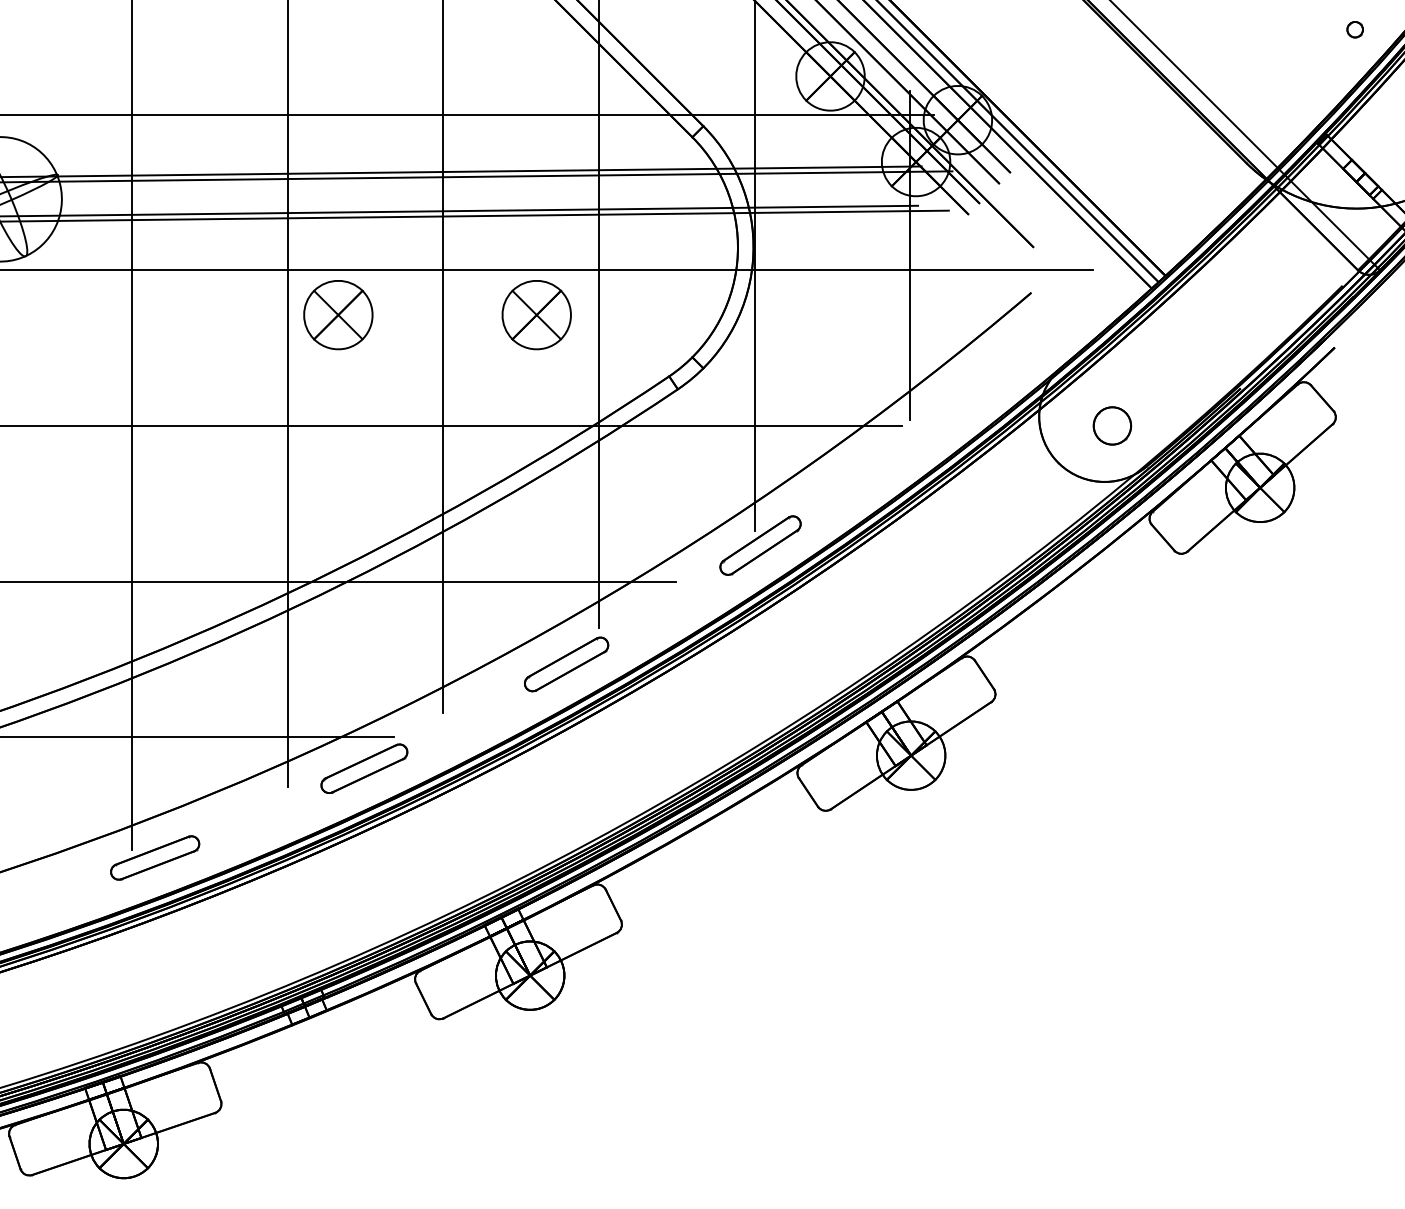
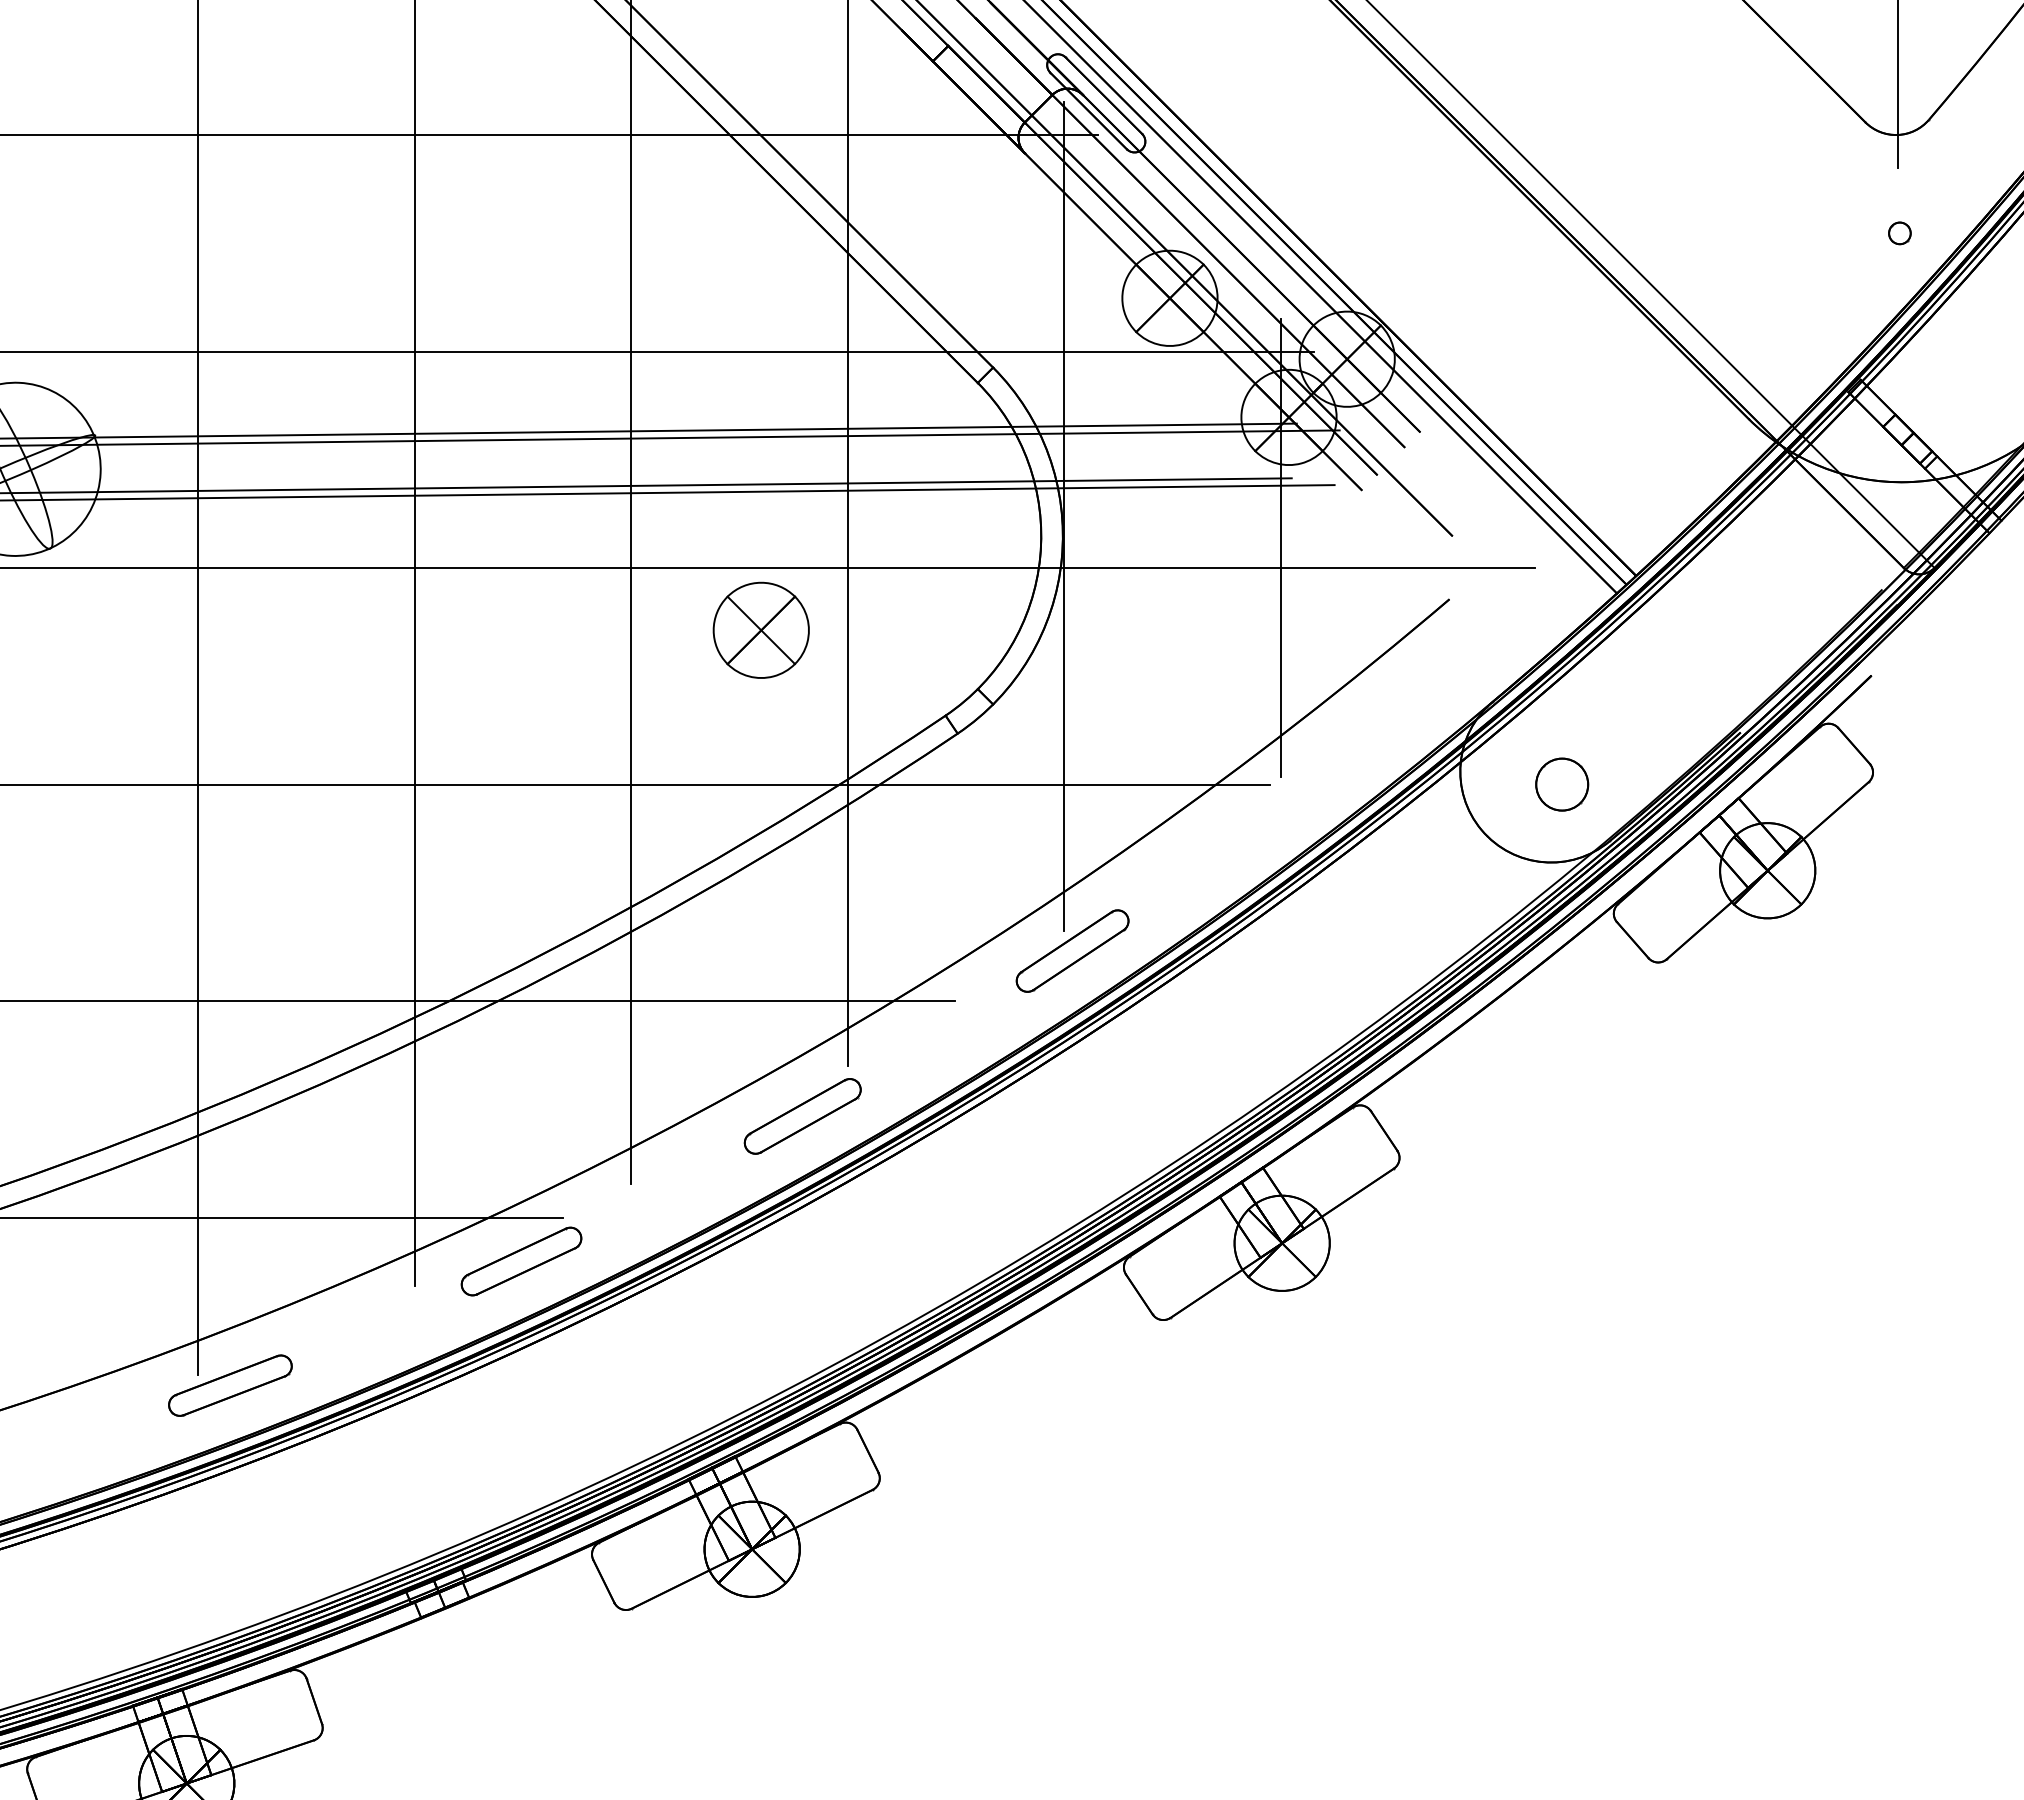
part: (337, 314) -> (484, 629), removed

